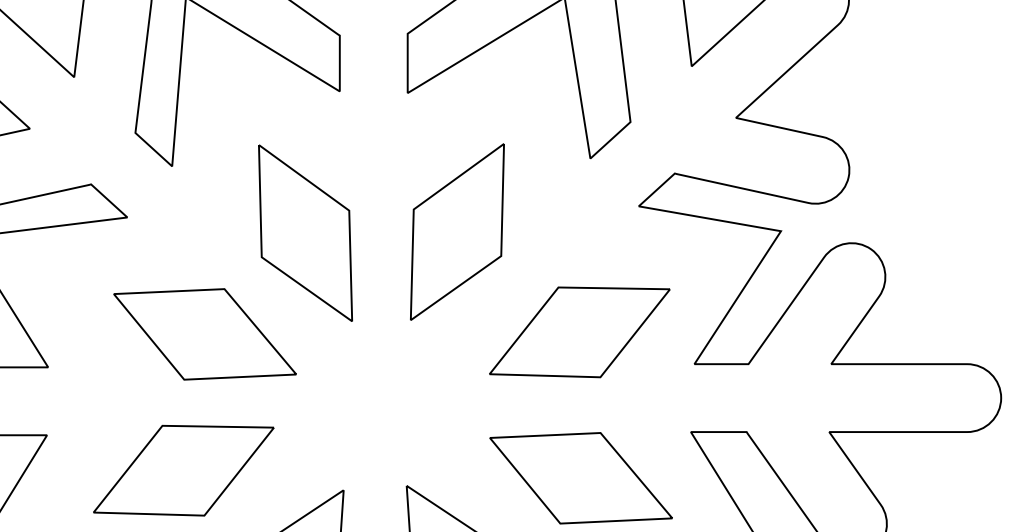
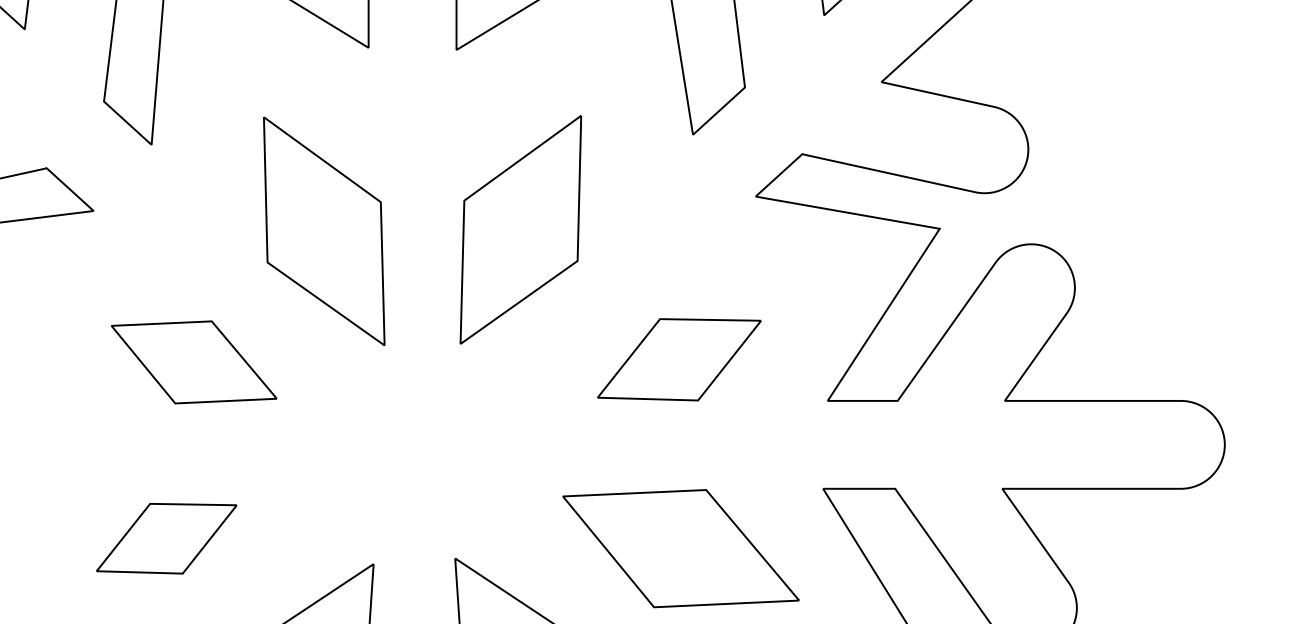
part: (579, 332) -> (678, 359), size x0.7
part: (204, 334) -> (193, 362), size x0.7
part: (183, 470) -> (166, 538), size x0.6

